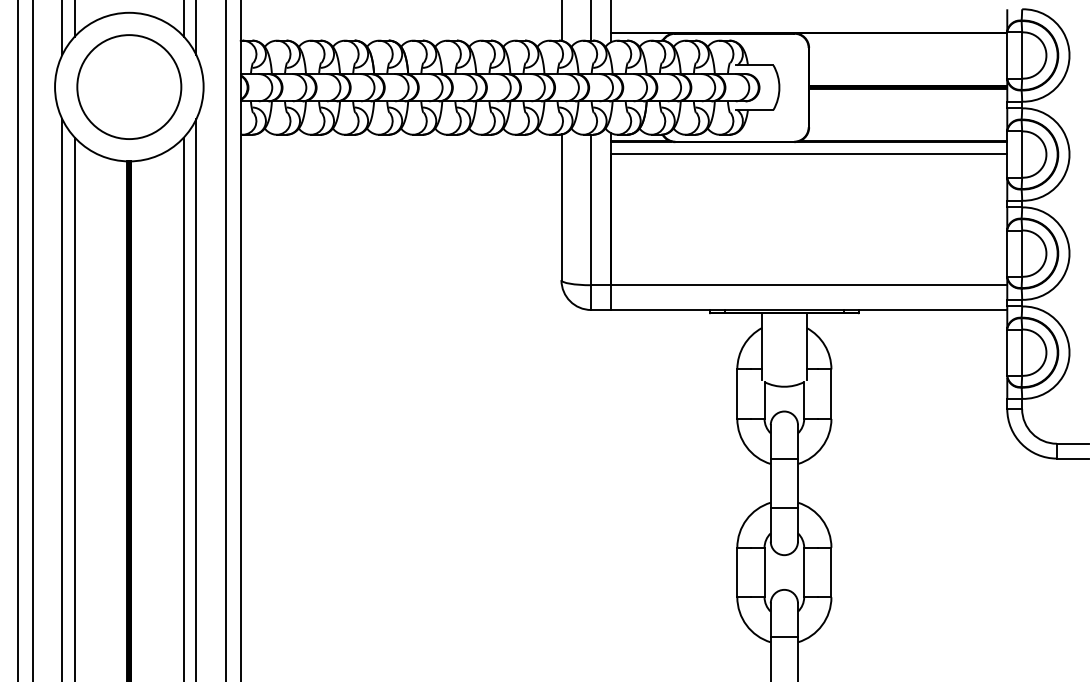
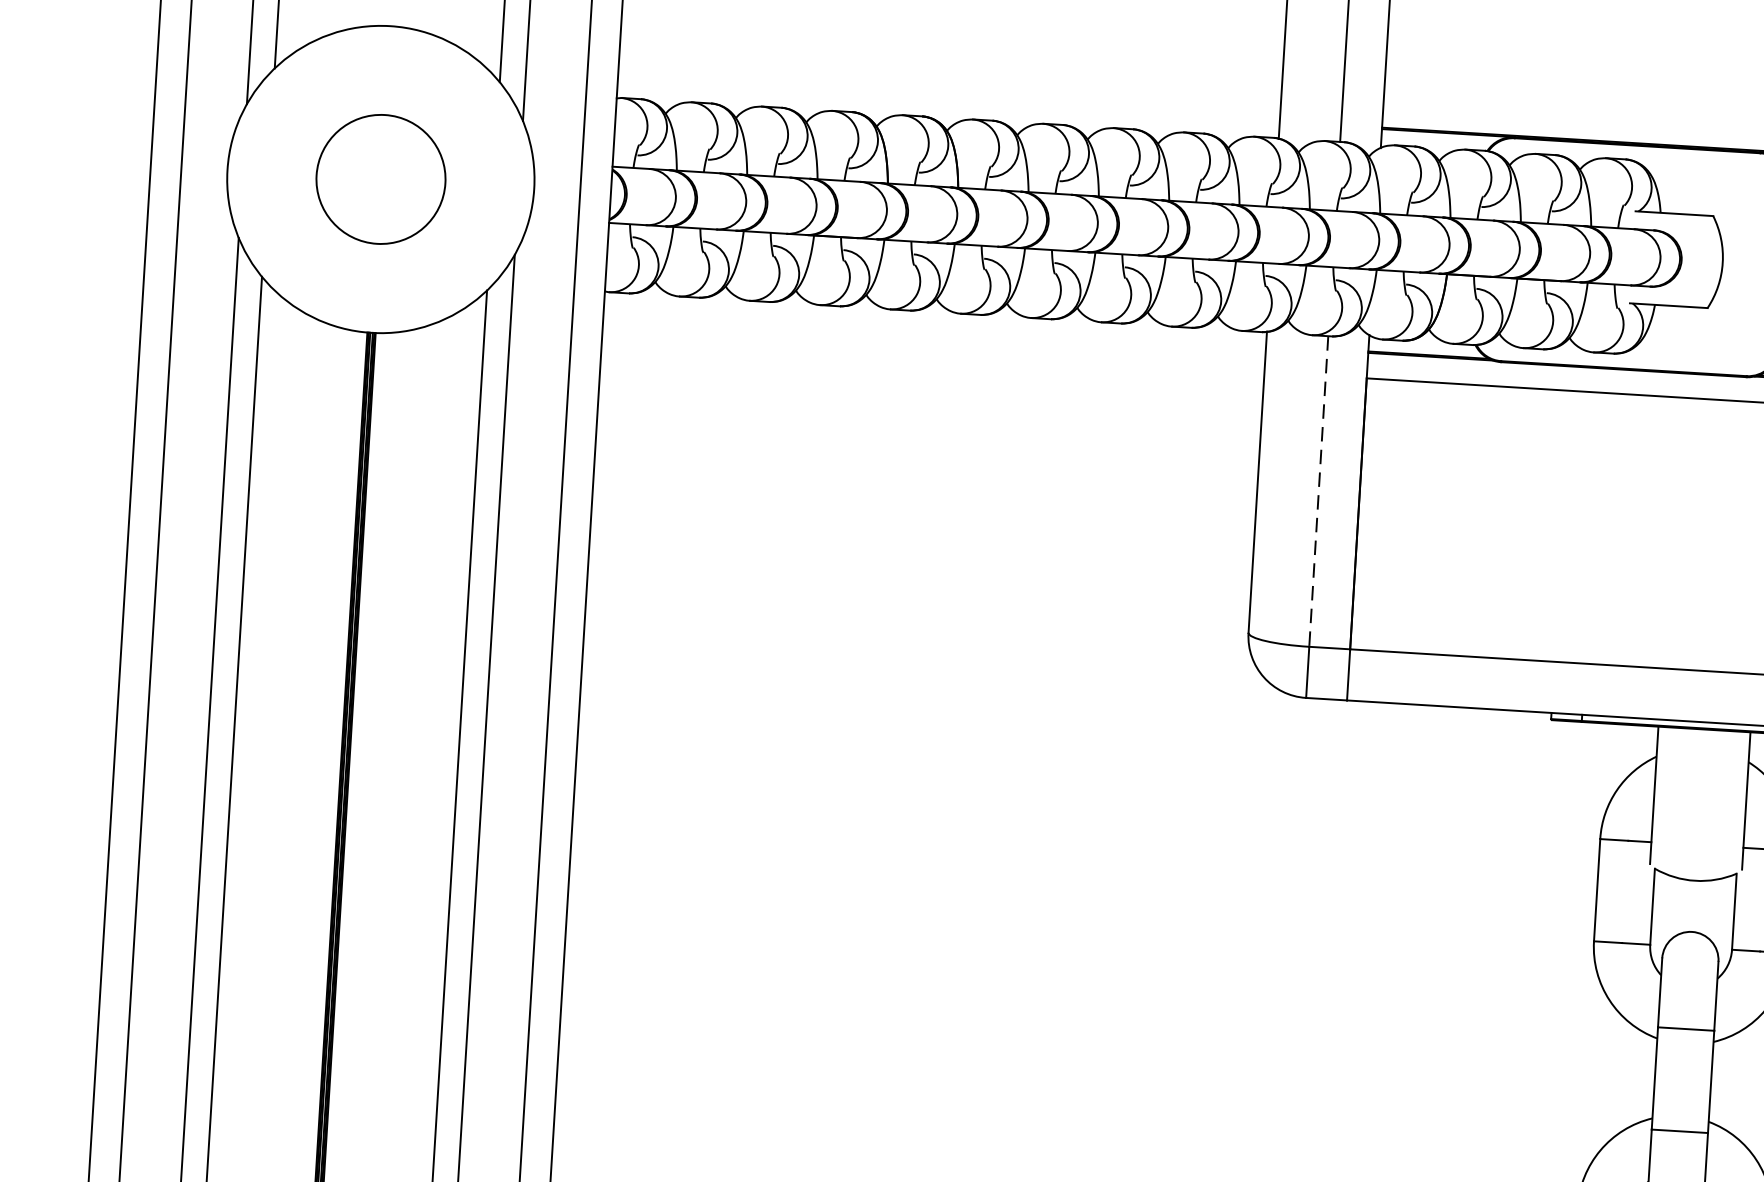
circle: (129, 86) -> (381, 178), size x0.6
line: (591, 210) -> (1319, 492), solid -> dashed

